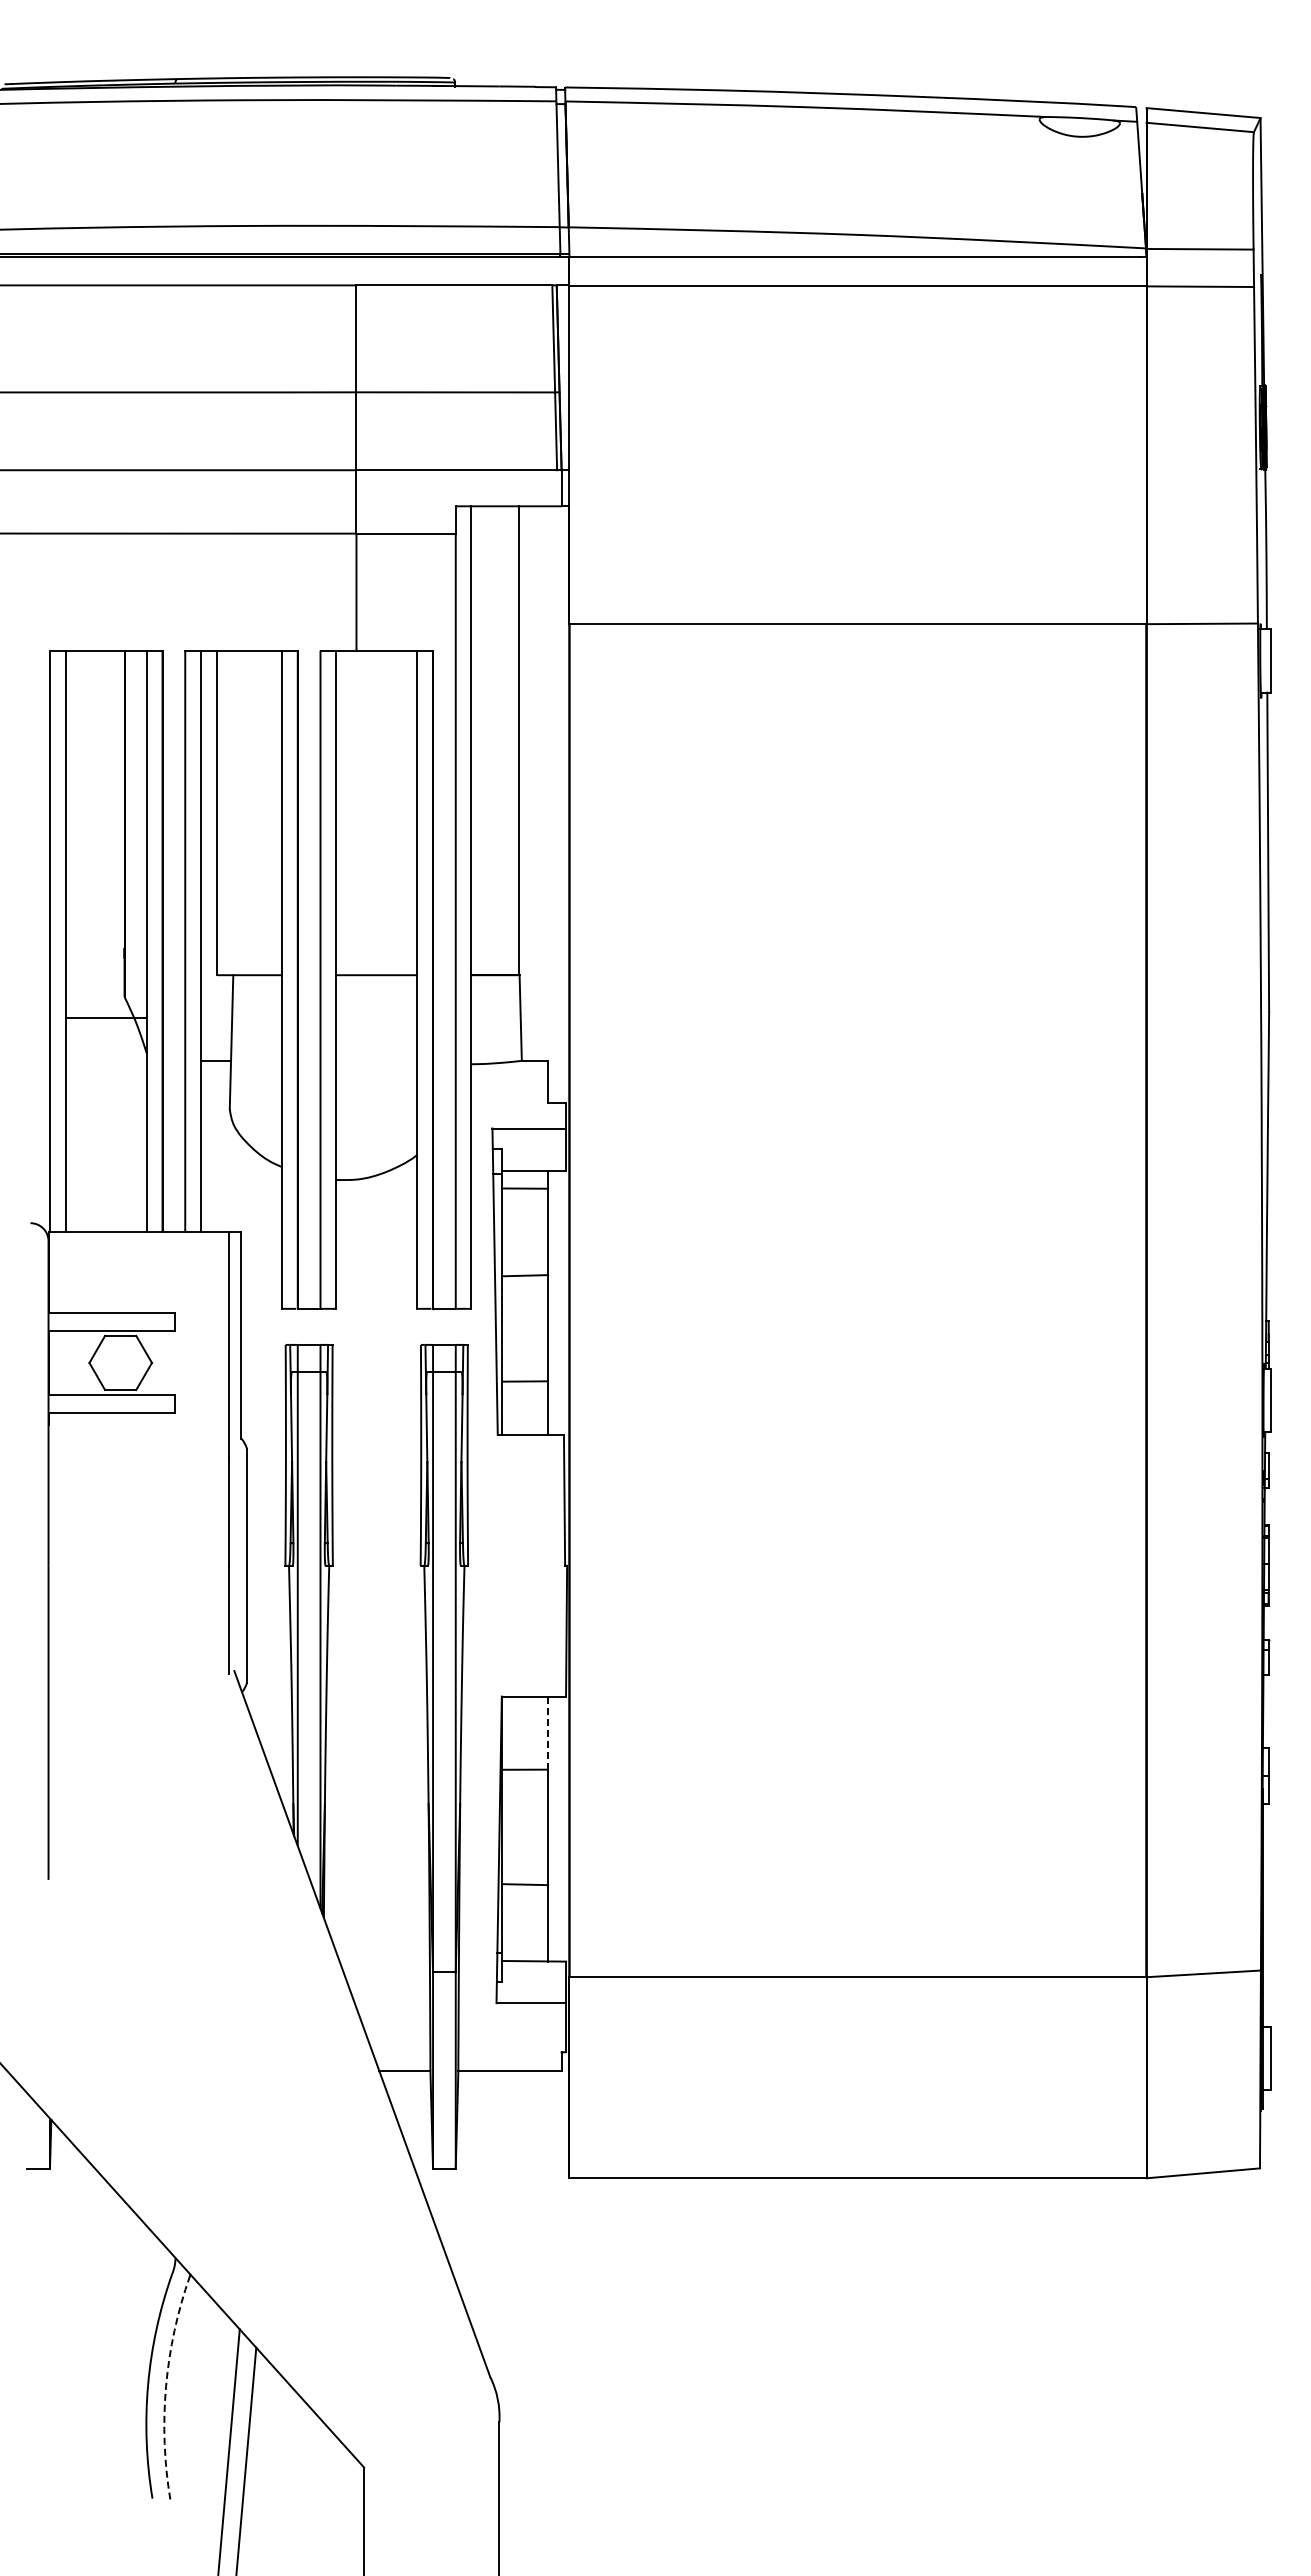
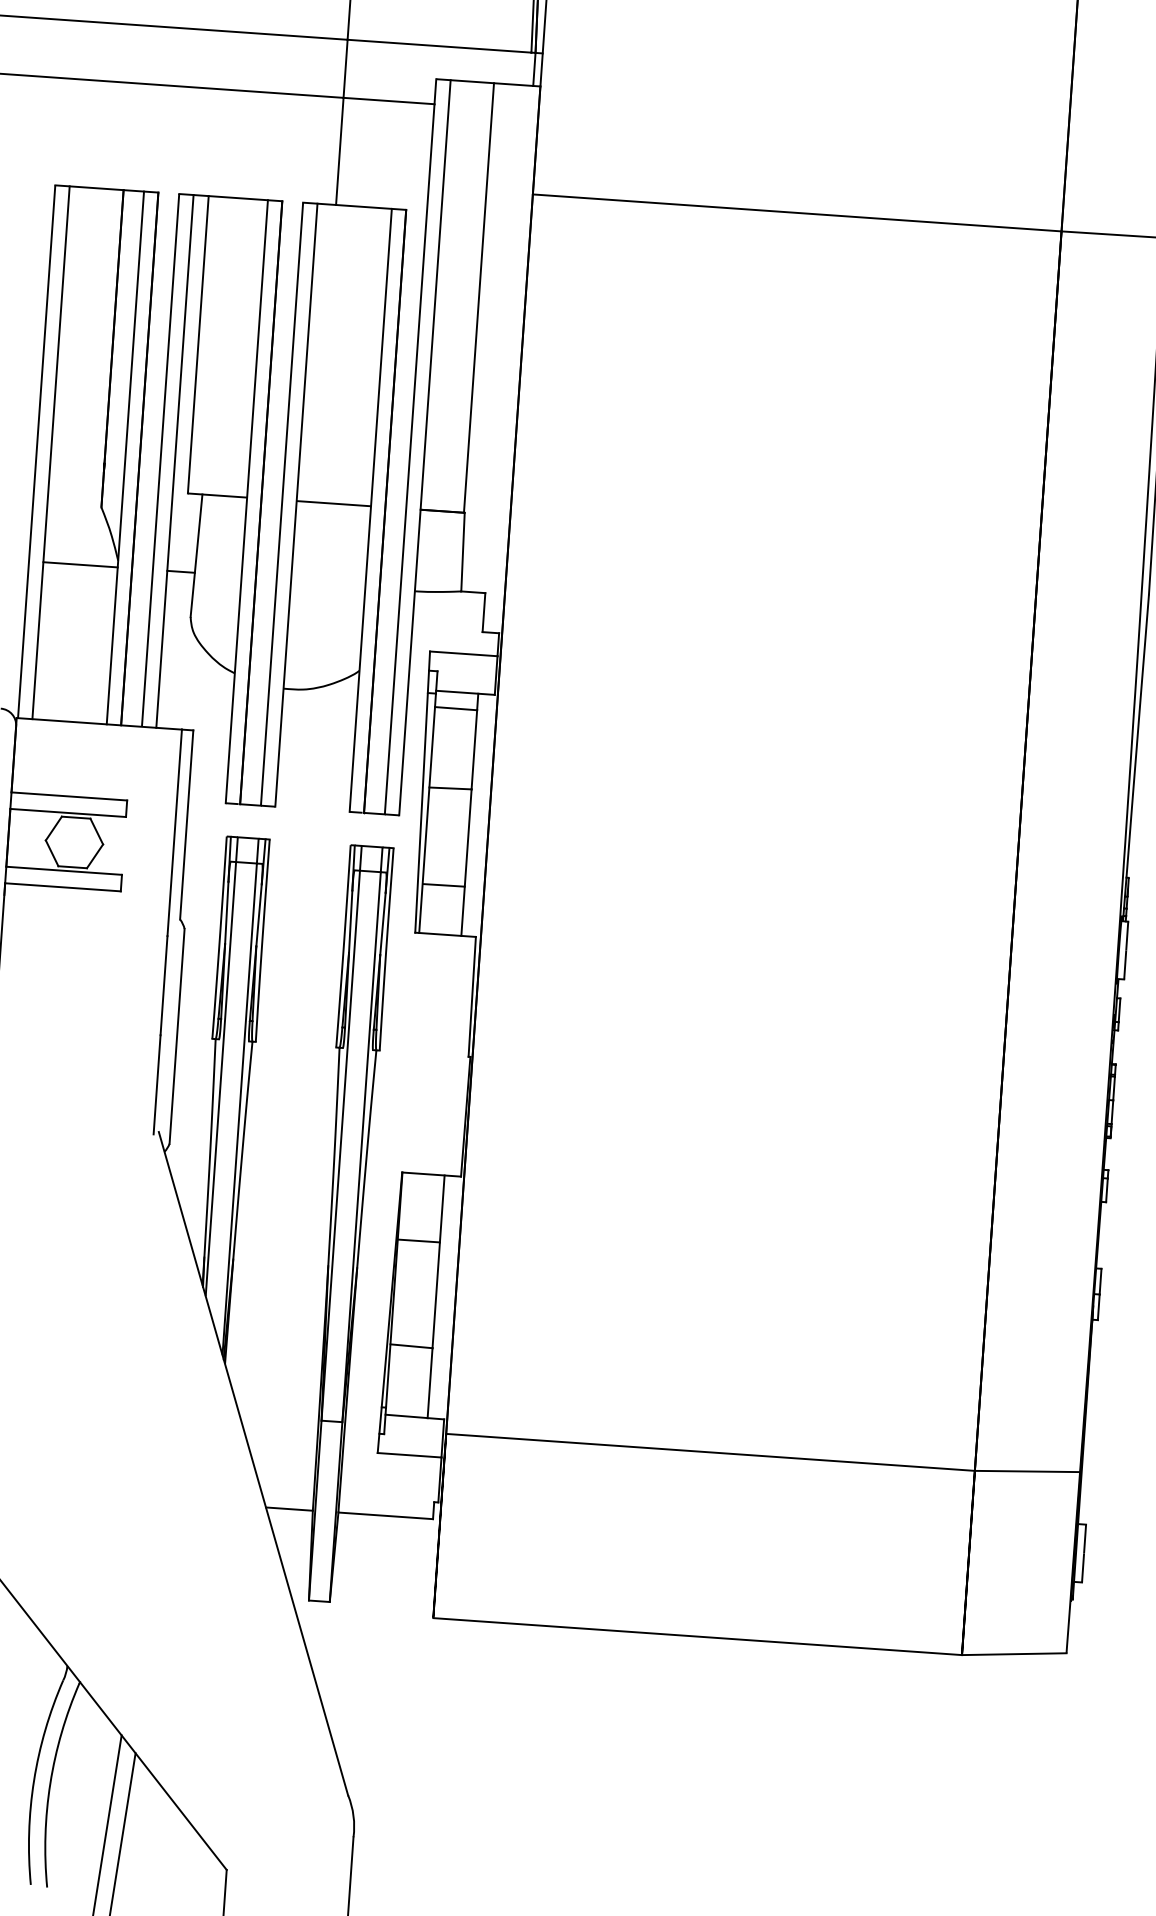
line: (105, 1017) -> (79, 564), moved
line: (548, 1733) -> (442, 1209), dashed -> solid
arc: (166, 2386) -> (50, 1783), dashed -> solid

